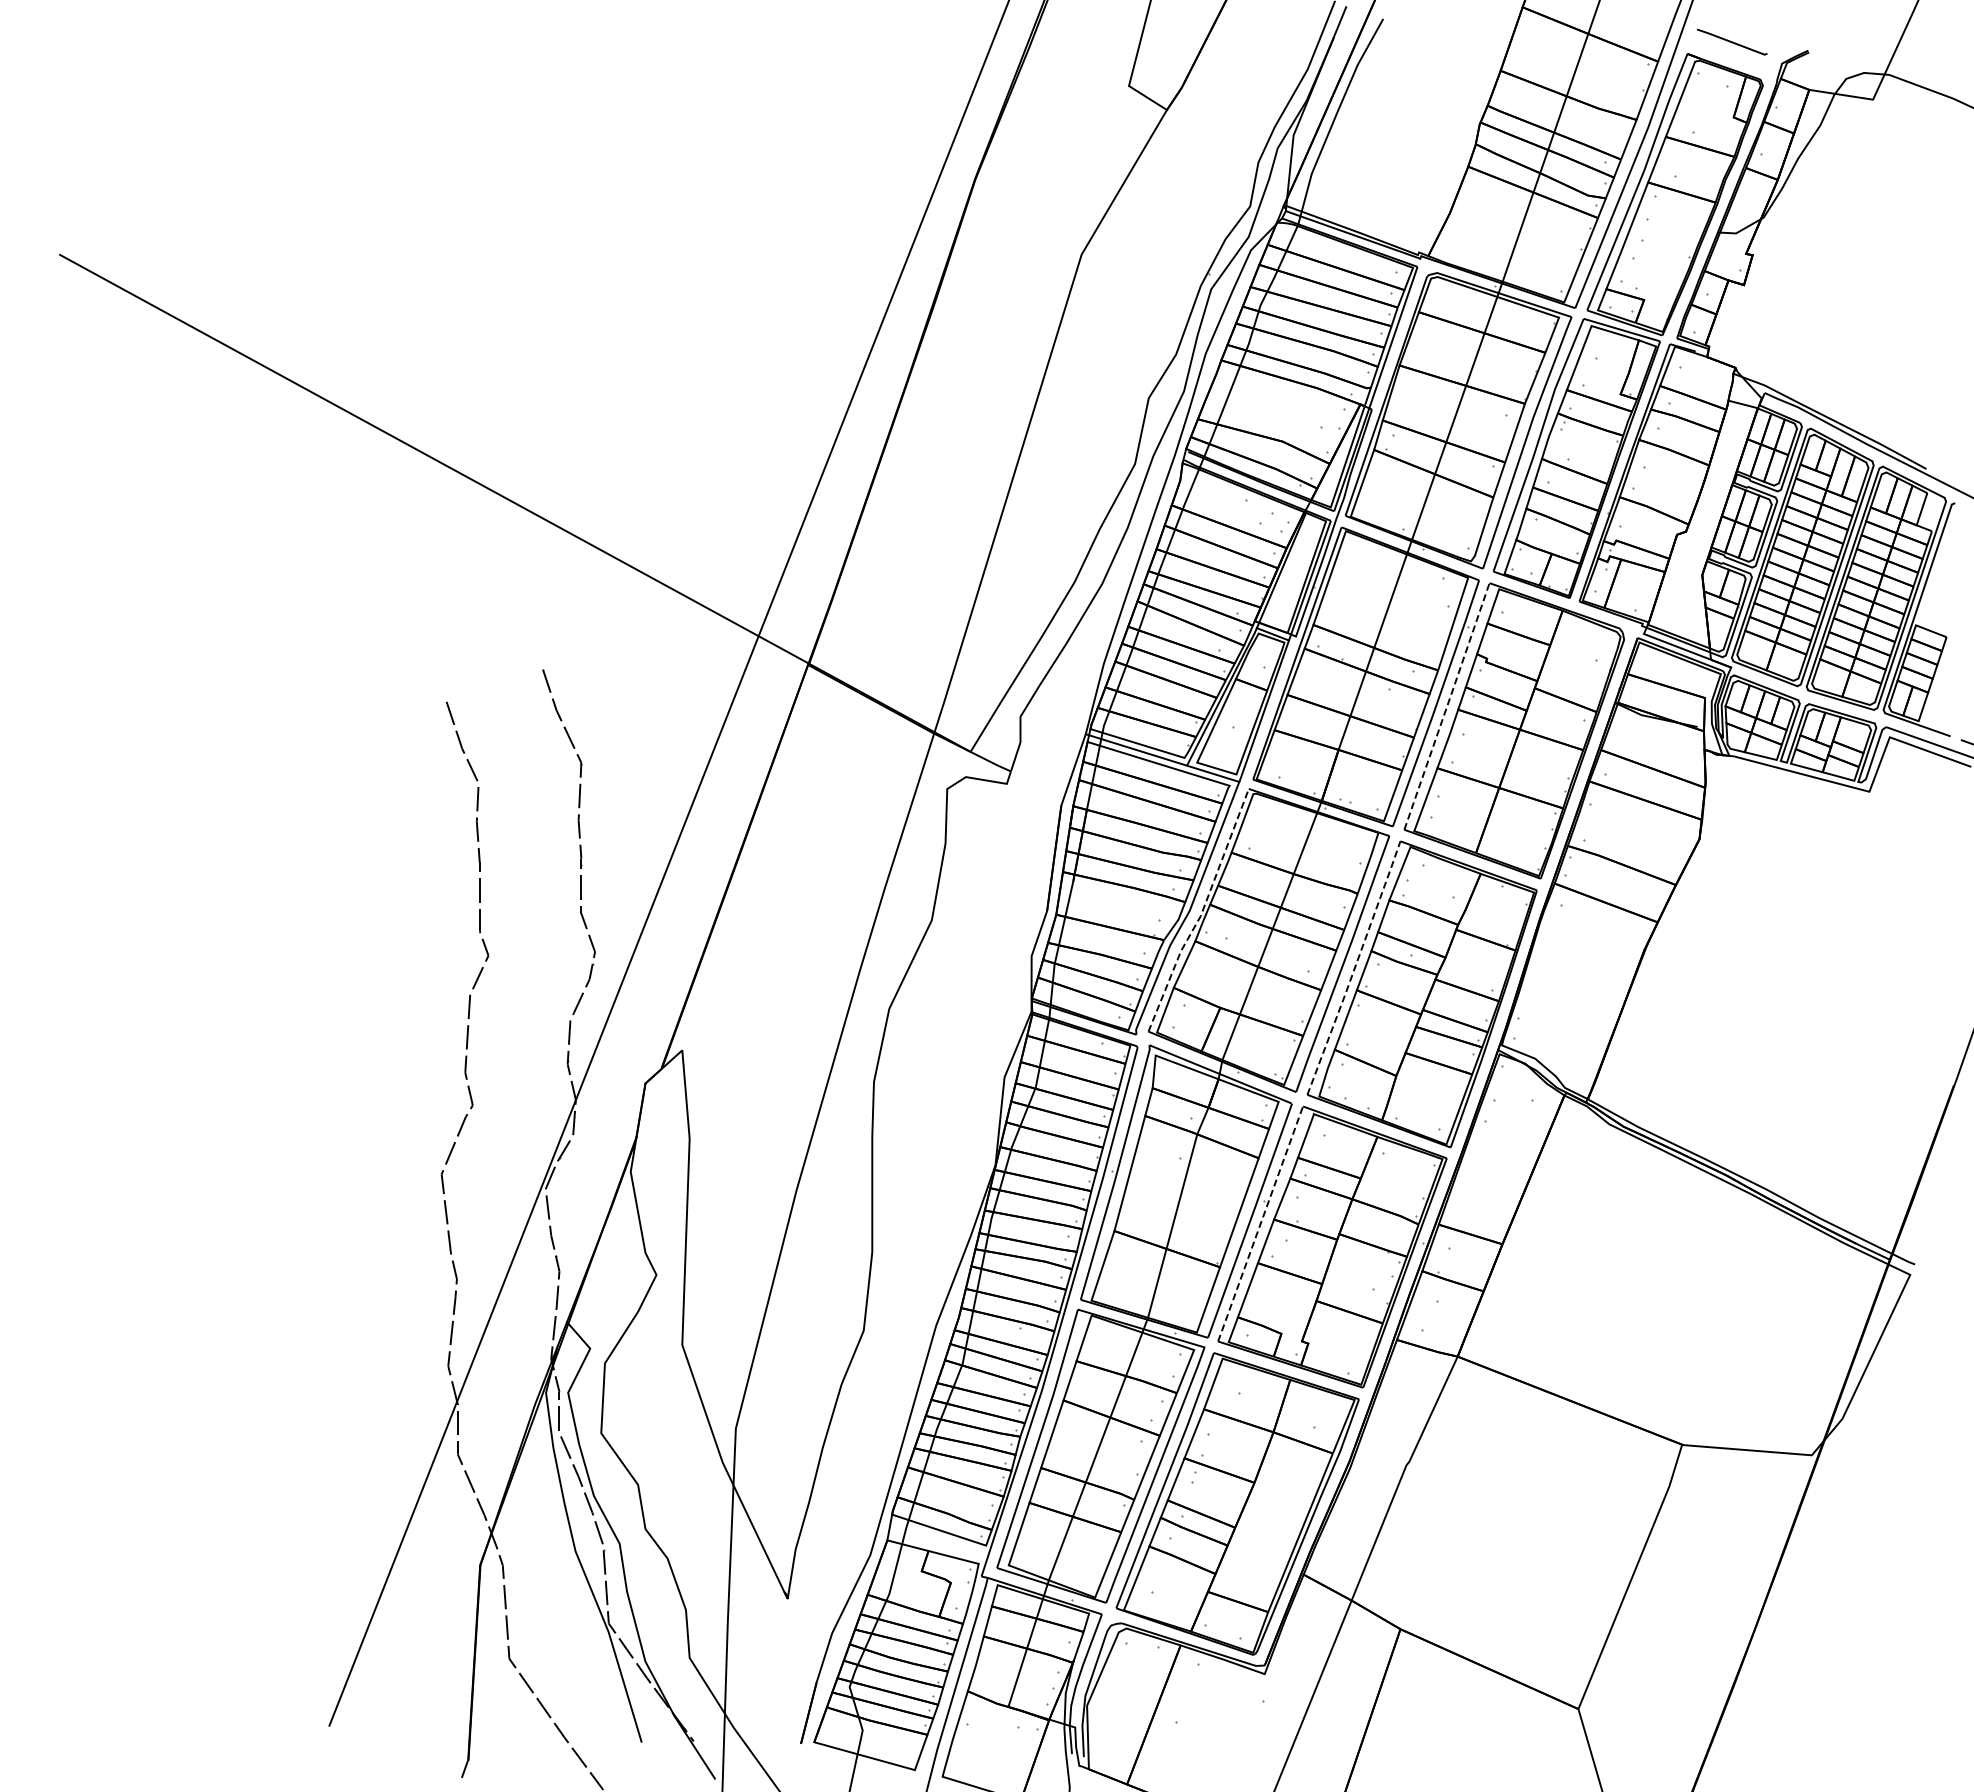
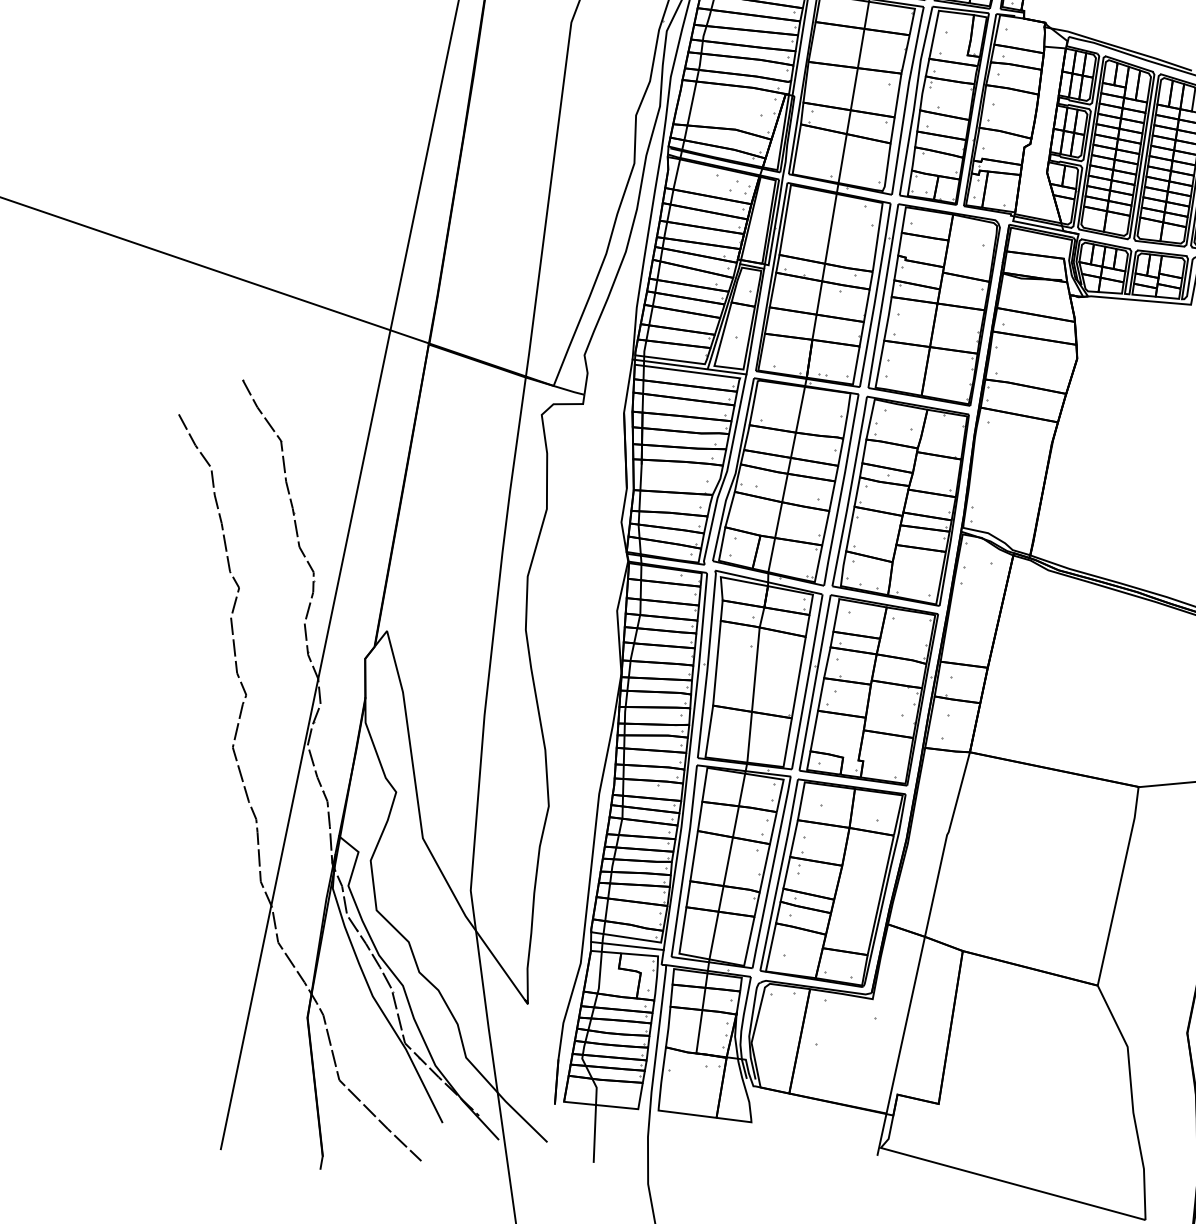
line: (1447, 706) -> (883, 296), dashed -> solid
line: (1201, 913) -> (735, 471), dashed -> solid
line: (1355, 967) -> (850, 490), dashed -> solid
line: (1260, 1224) -> (815, 683), dashed -> solid
line: (939, 1542) -> (627, 946), added

